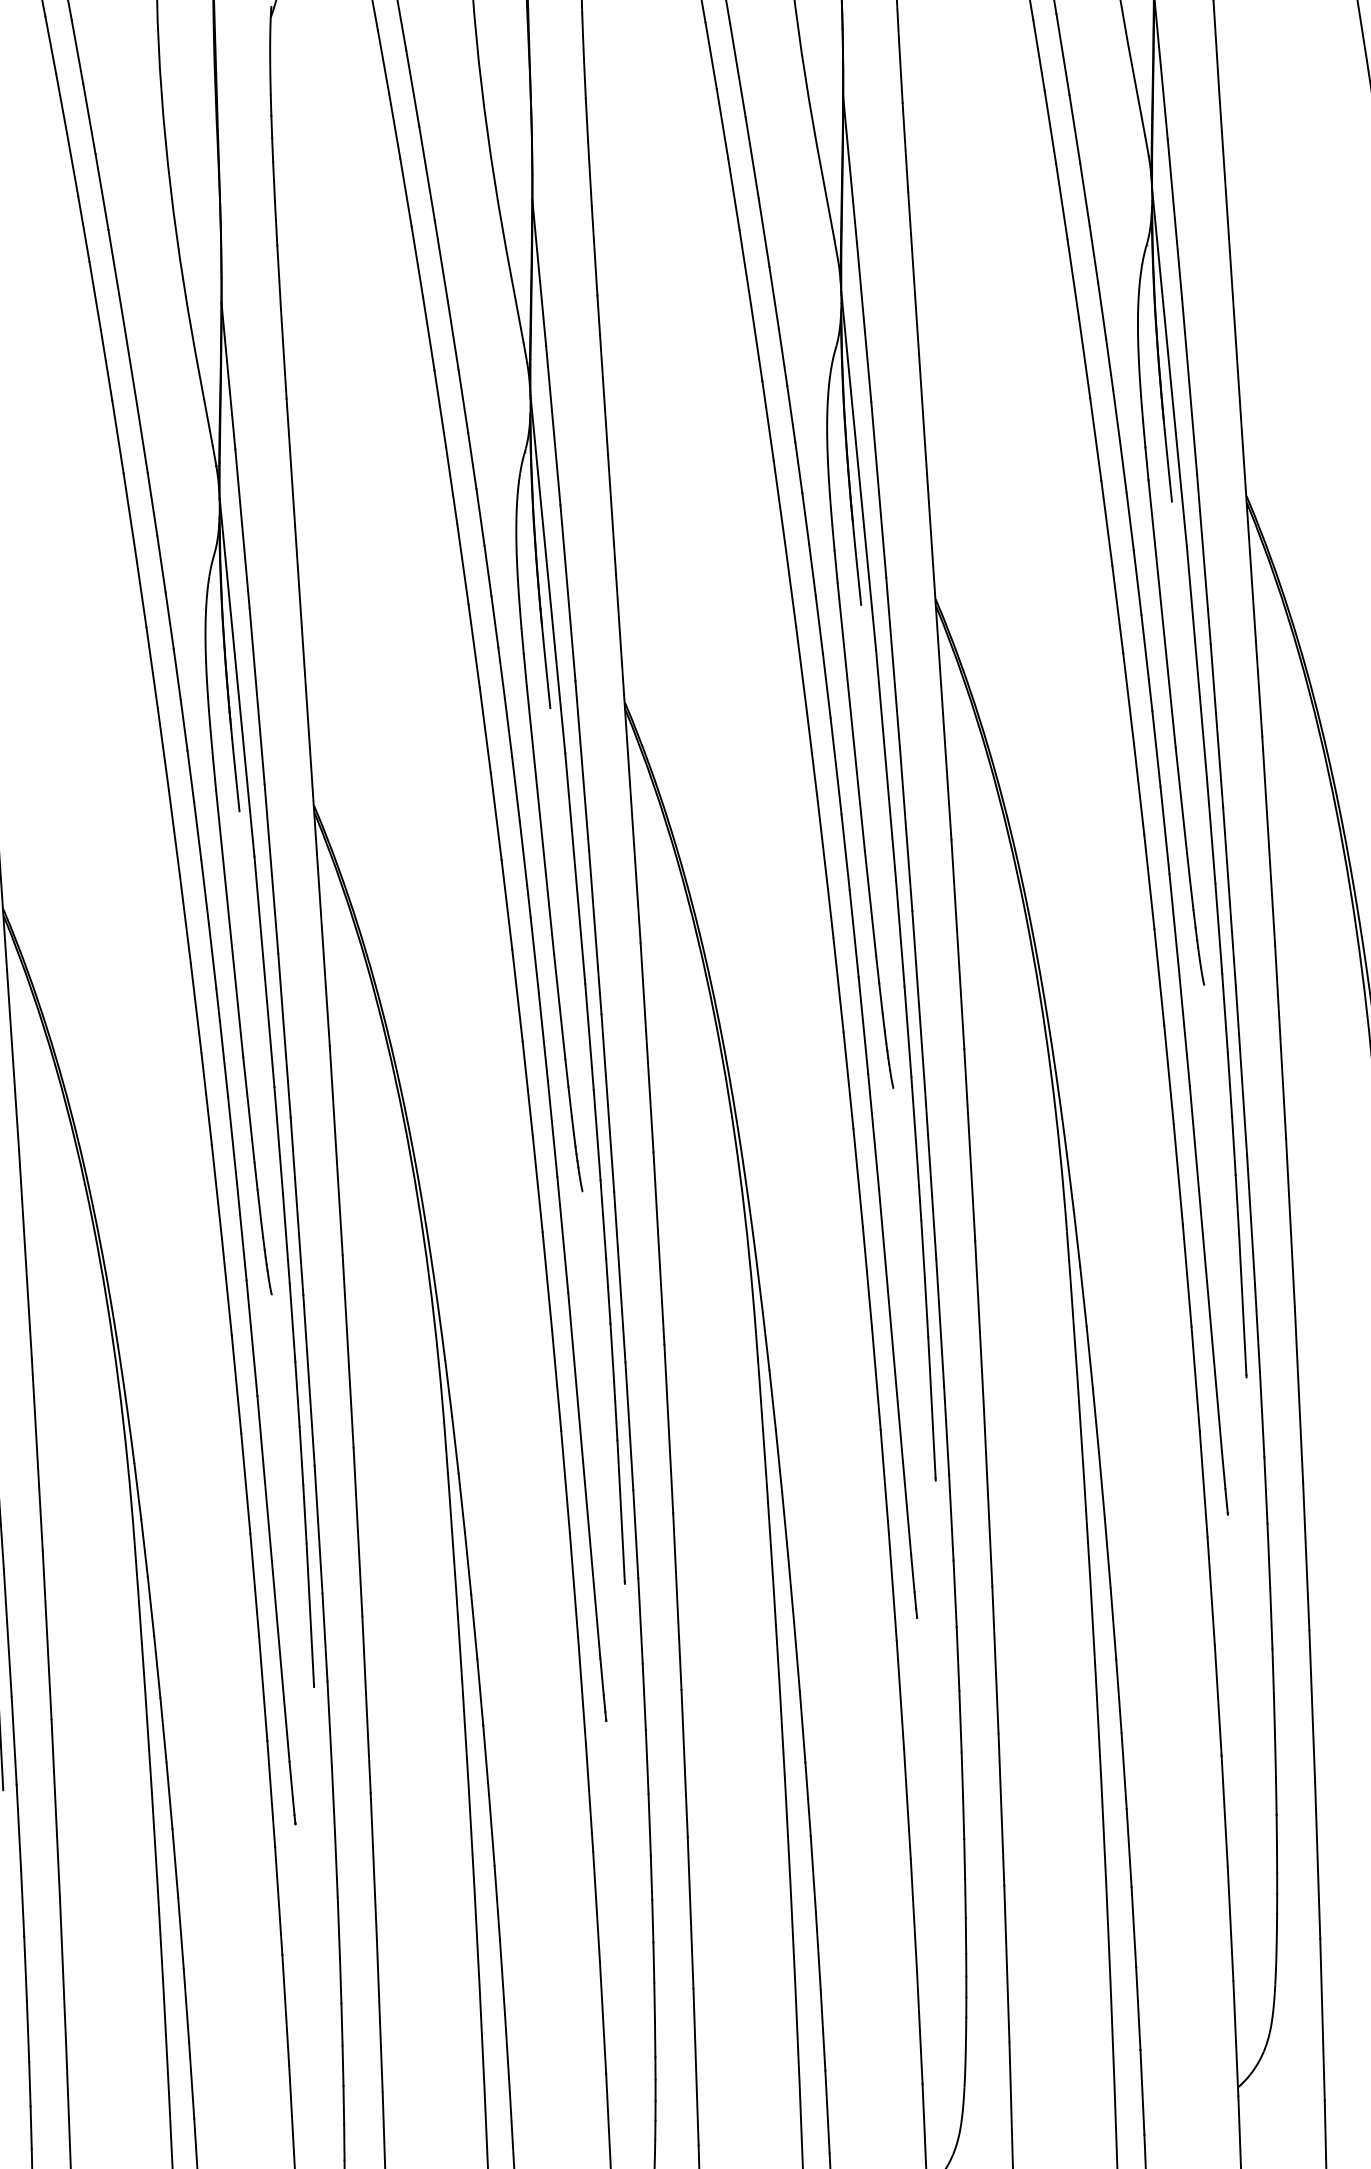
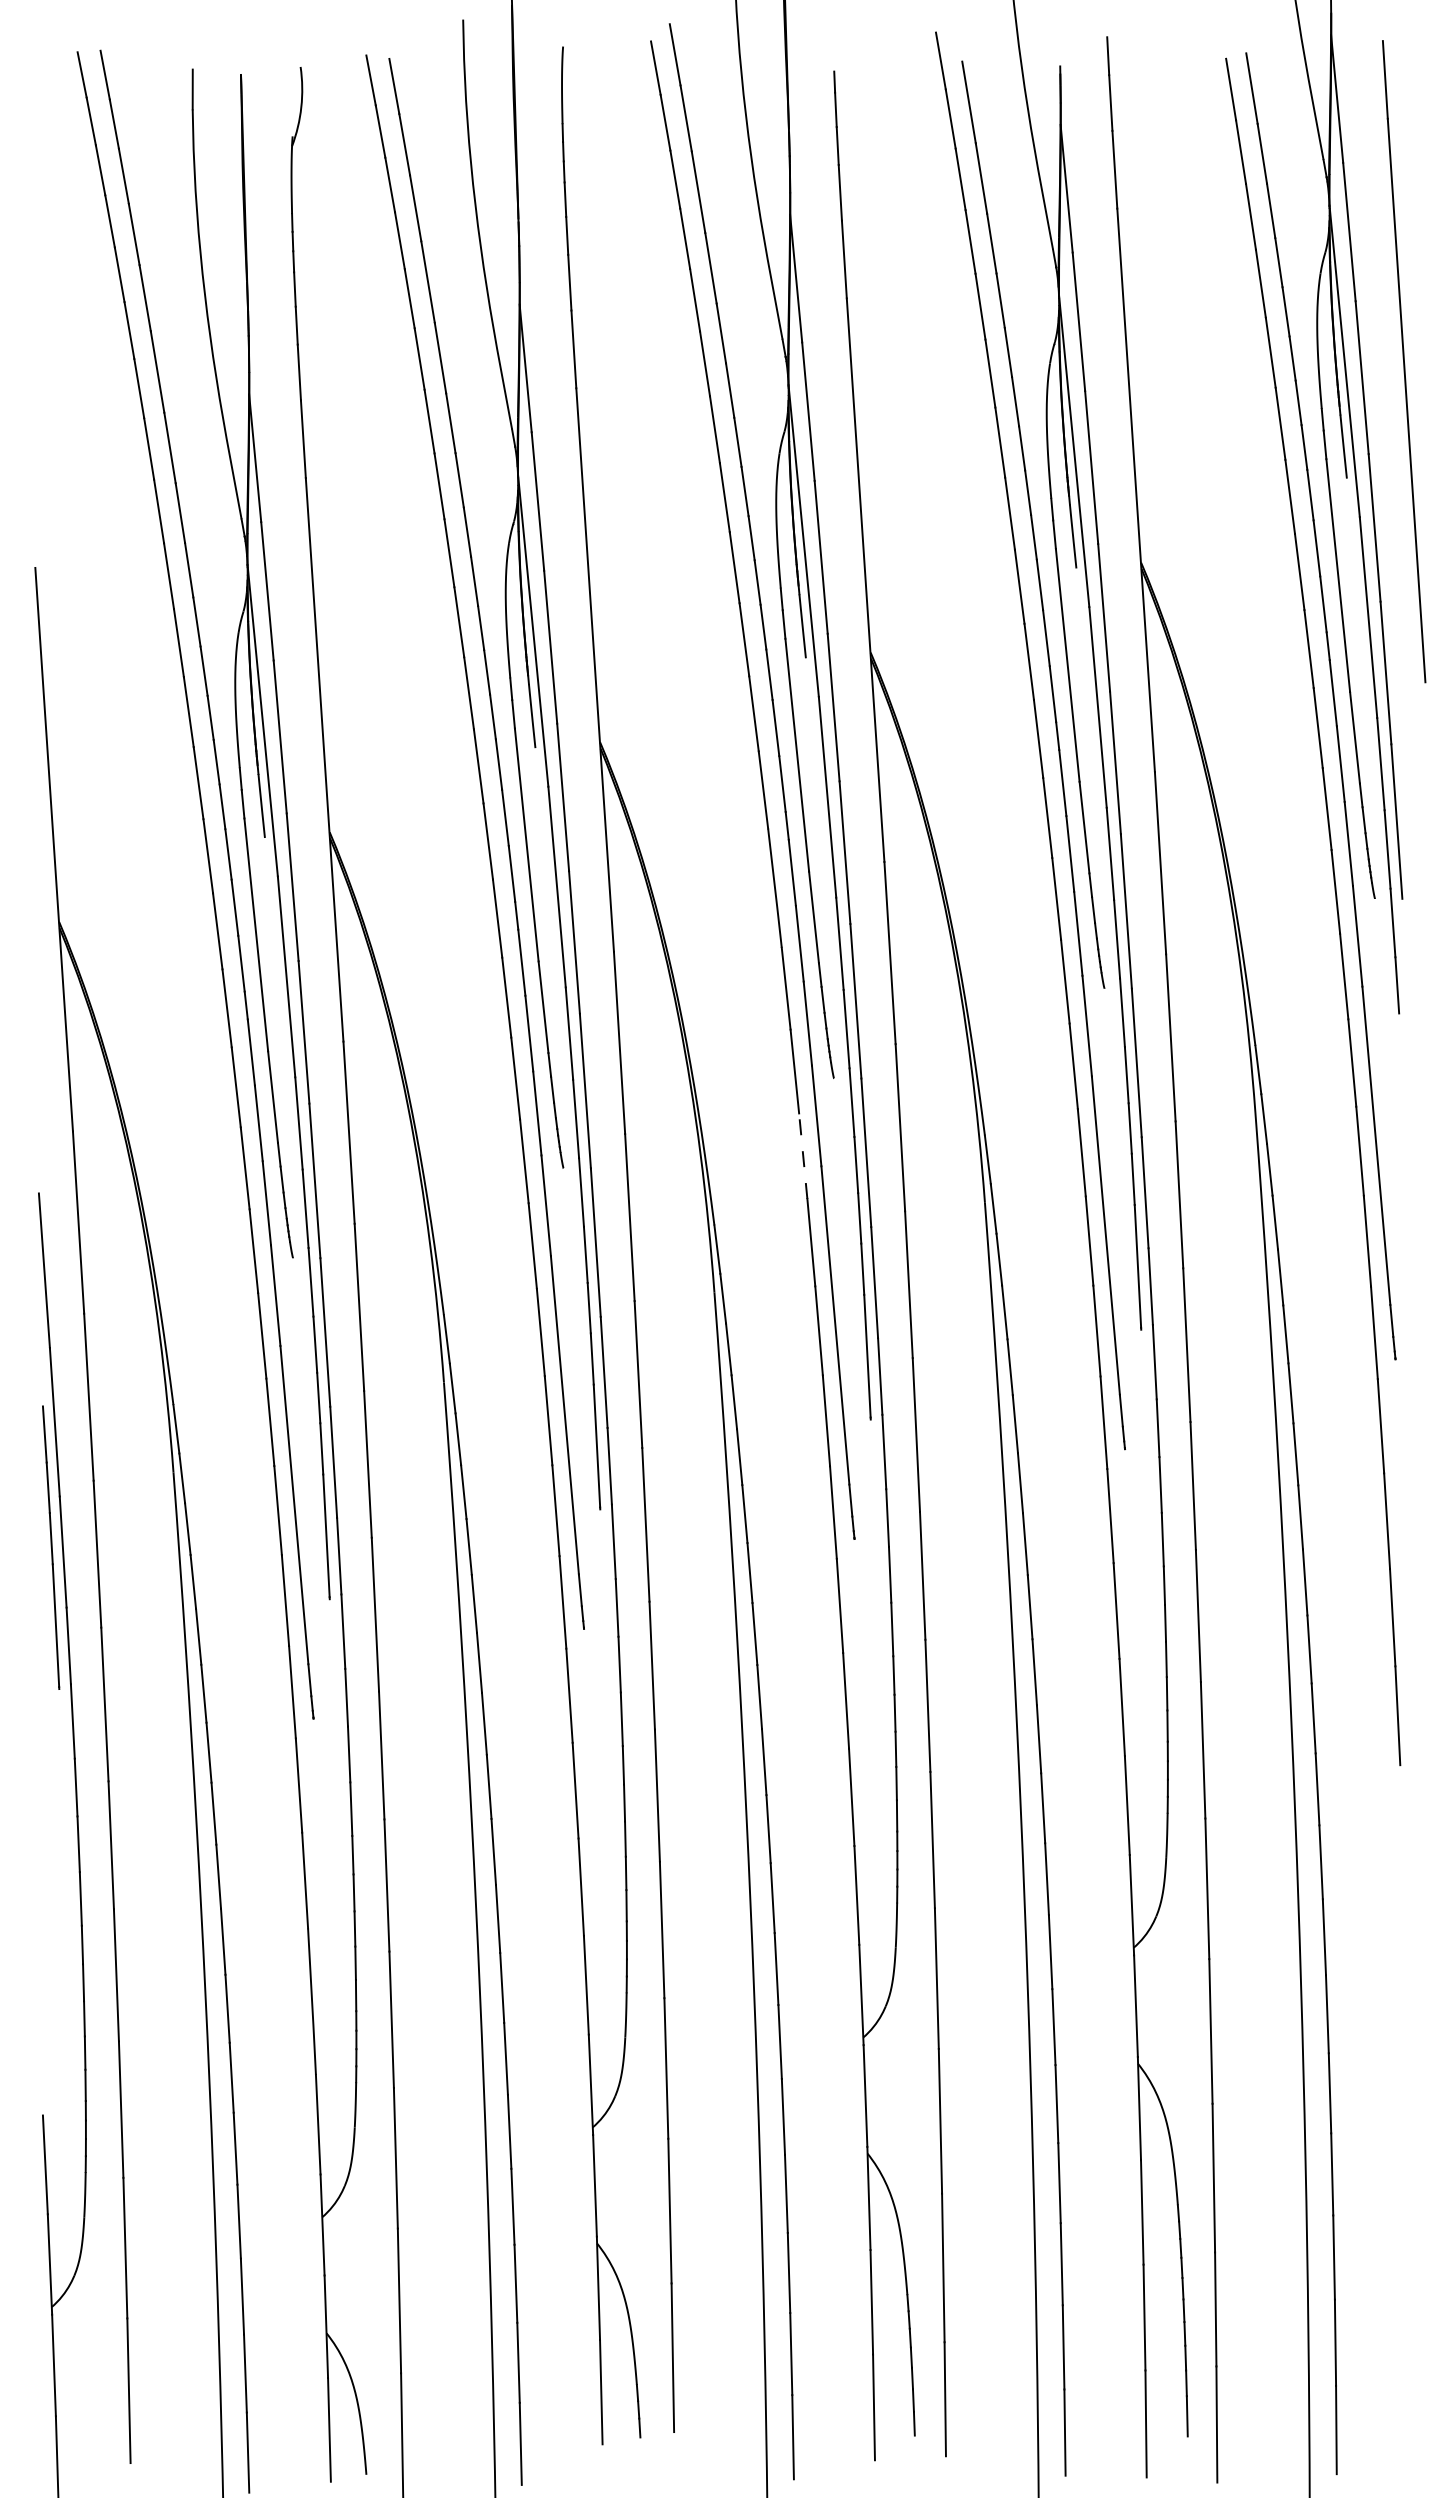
line: (858, 1178) -> (803, 1156), solid -> dashed

